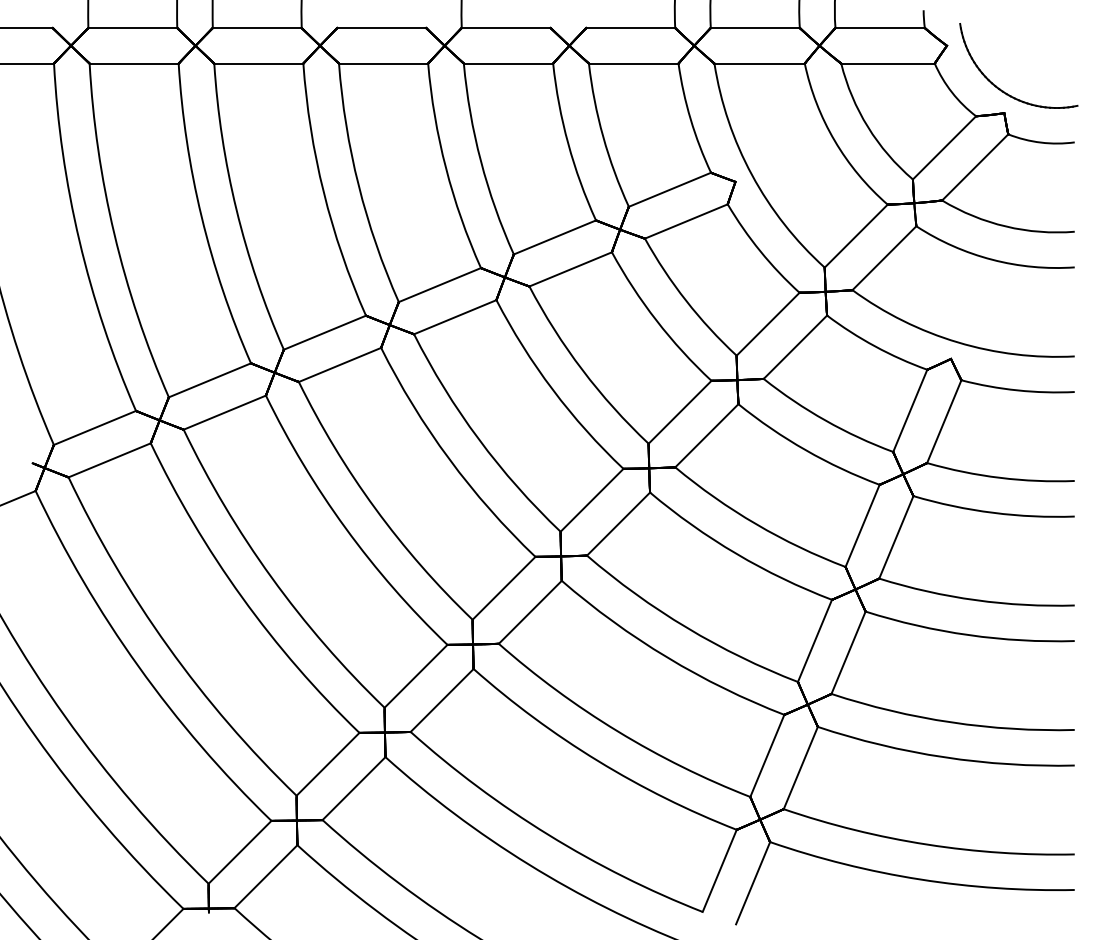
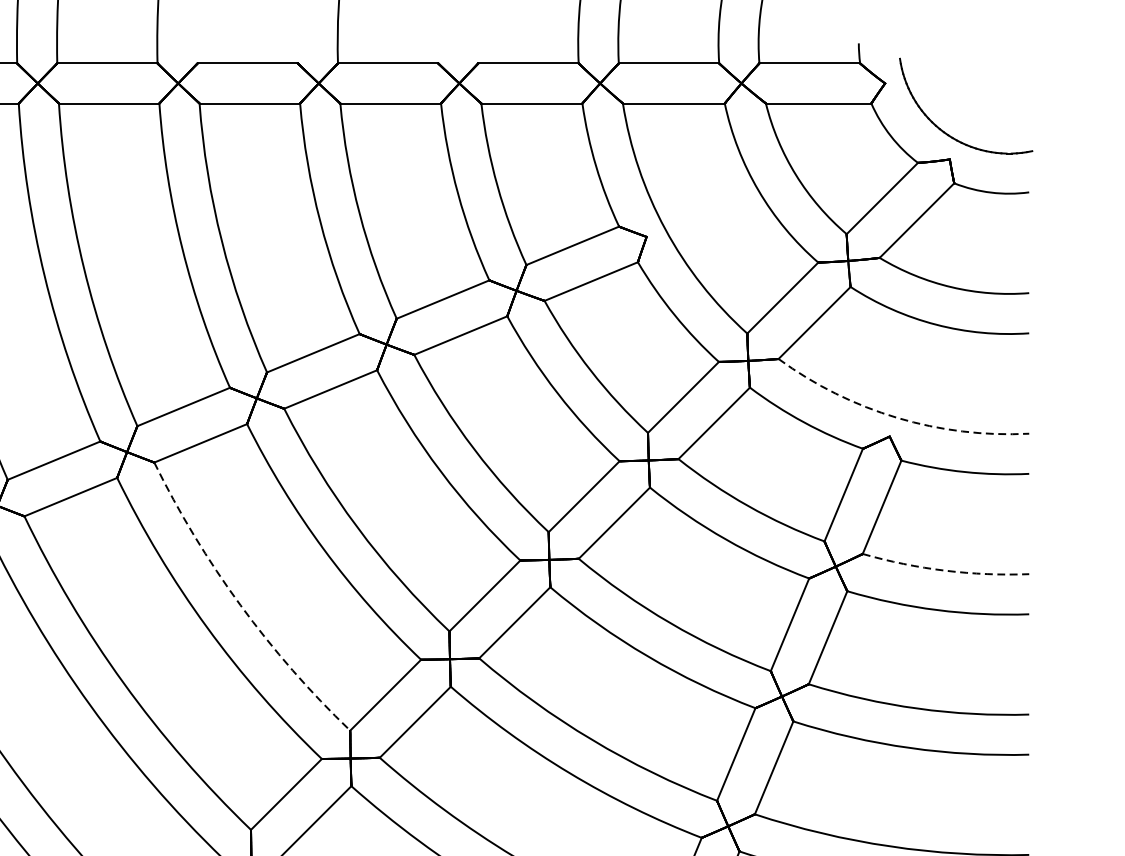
arc: (957, 342) -> (896, 418), solid -> dashed
arc: (1000, 477) -> (945, 570), solid -> dashed
arc: (375, 508) -> (240, 605), solid -> dashed

